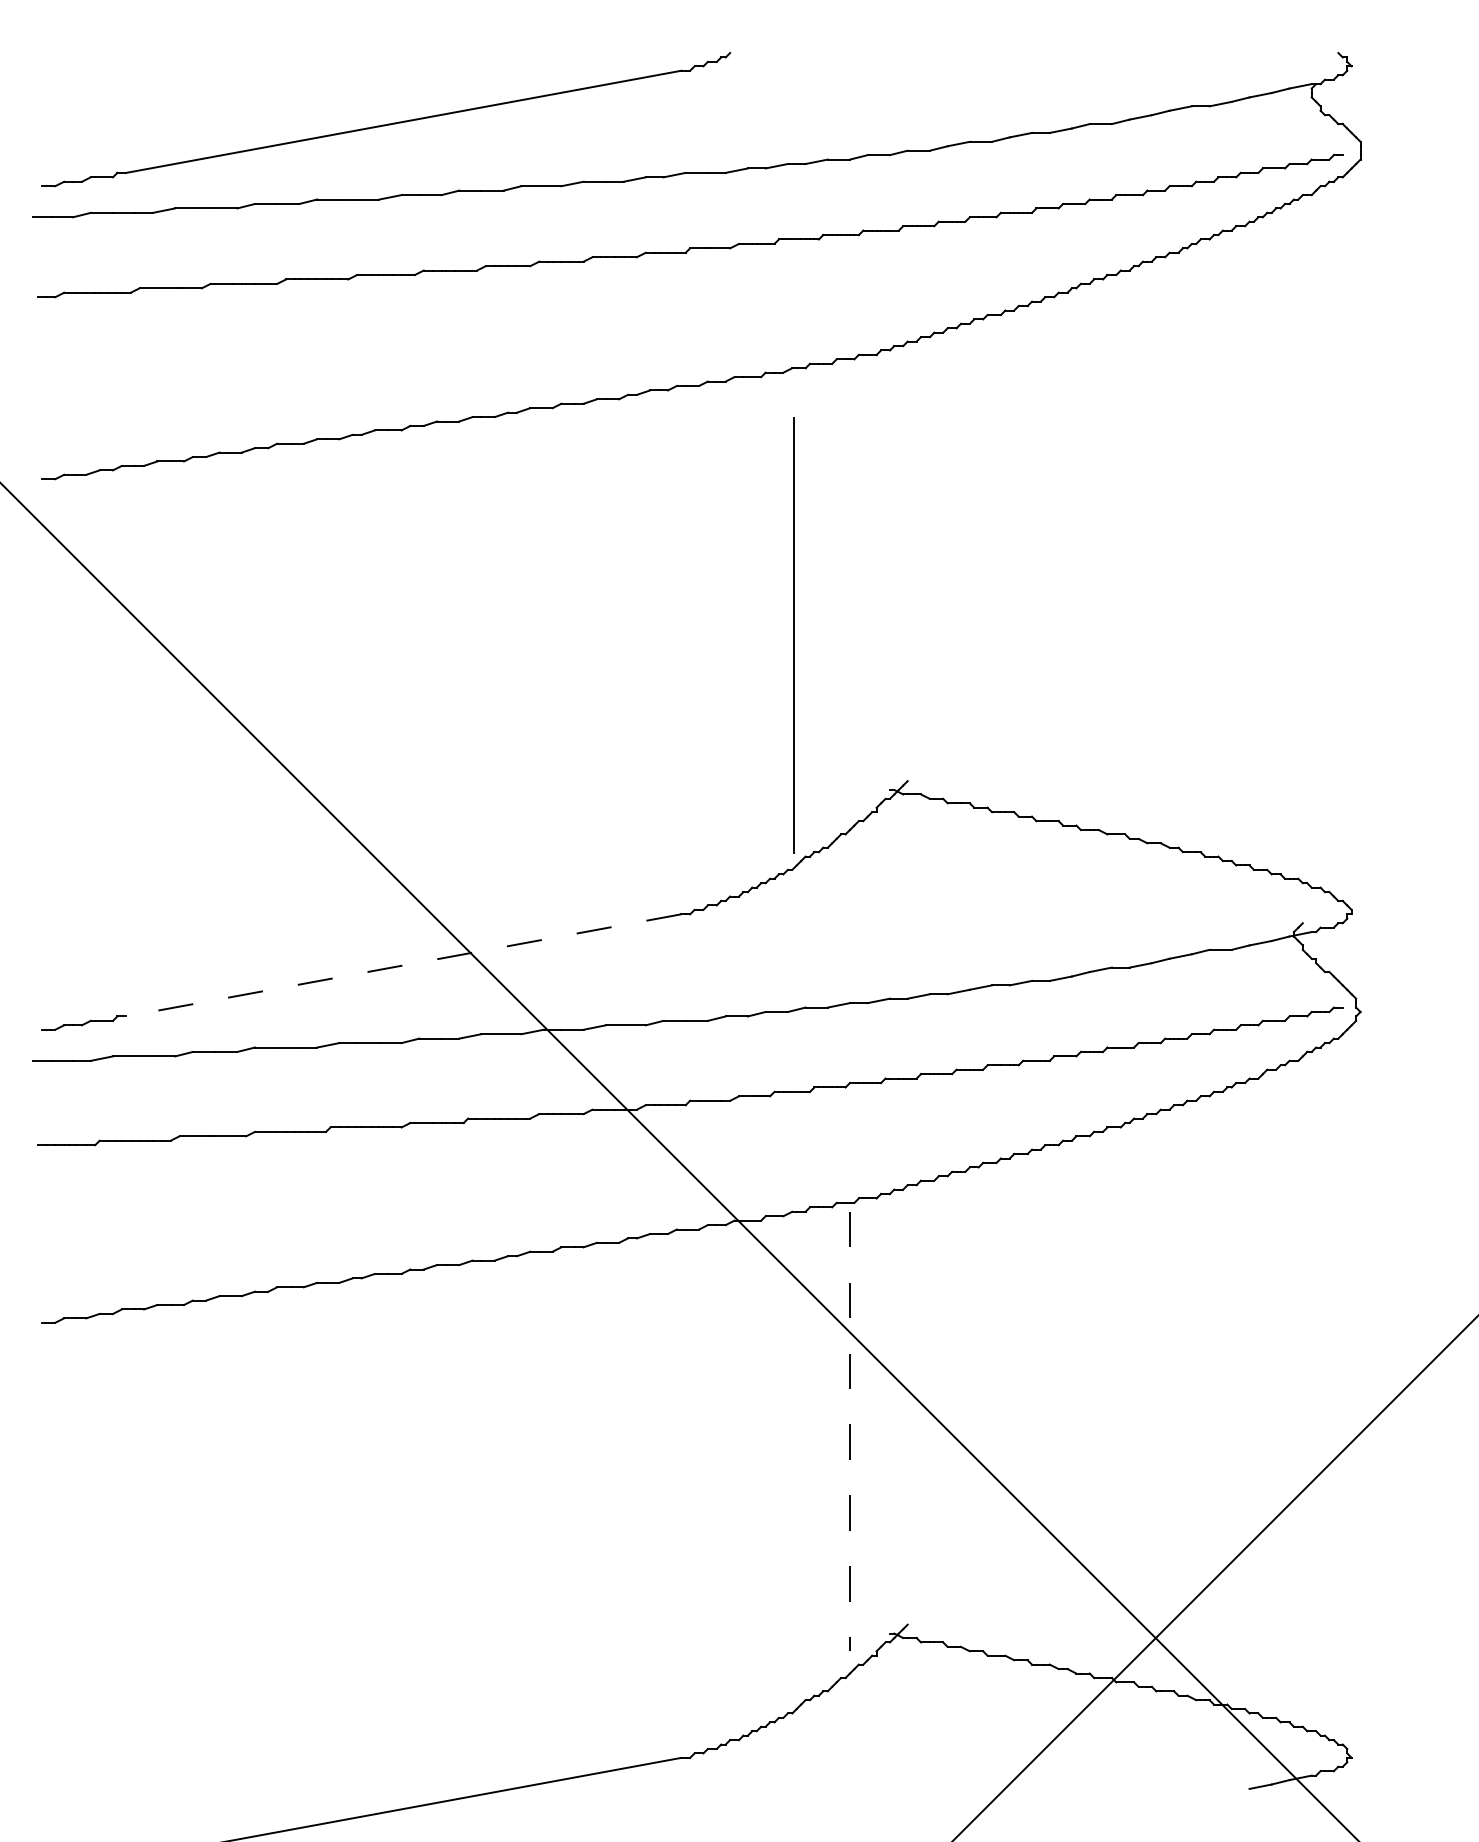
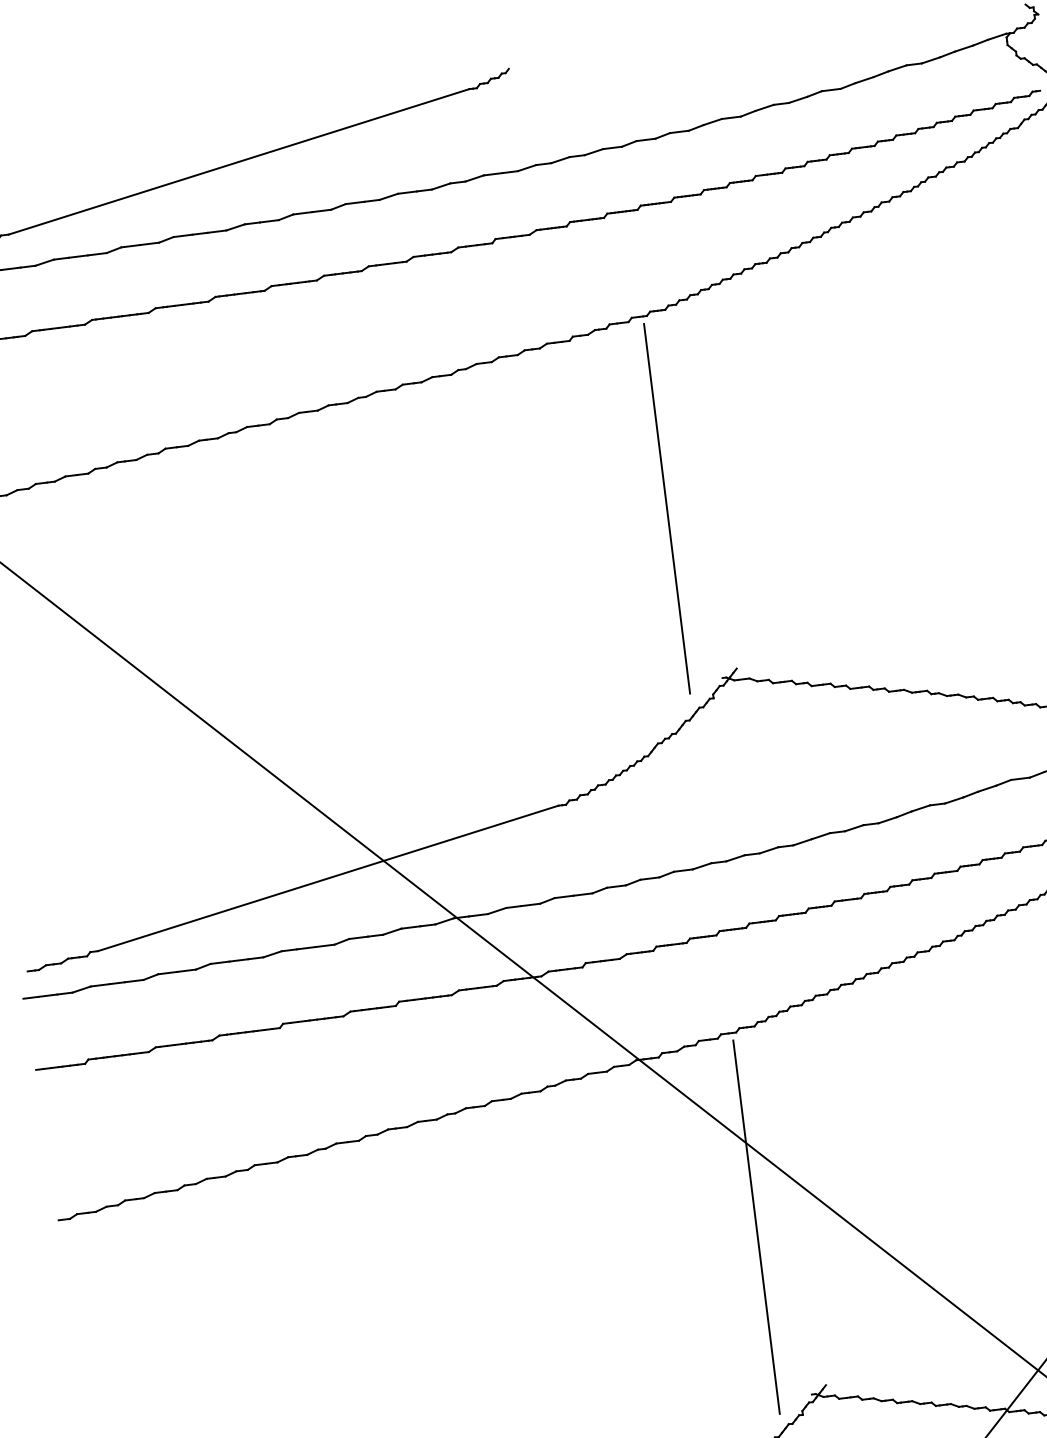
line: (793, 635) -> (666, 508), moved
line: (403, 965) -> (327, 878), dashed -> solid
line: (849, 1431) -> (756, 1227), dashed -> solid

